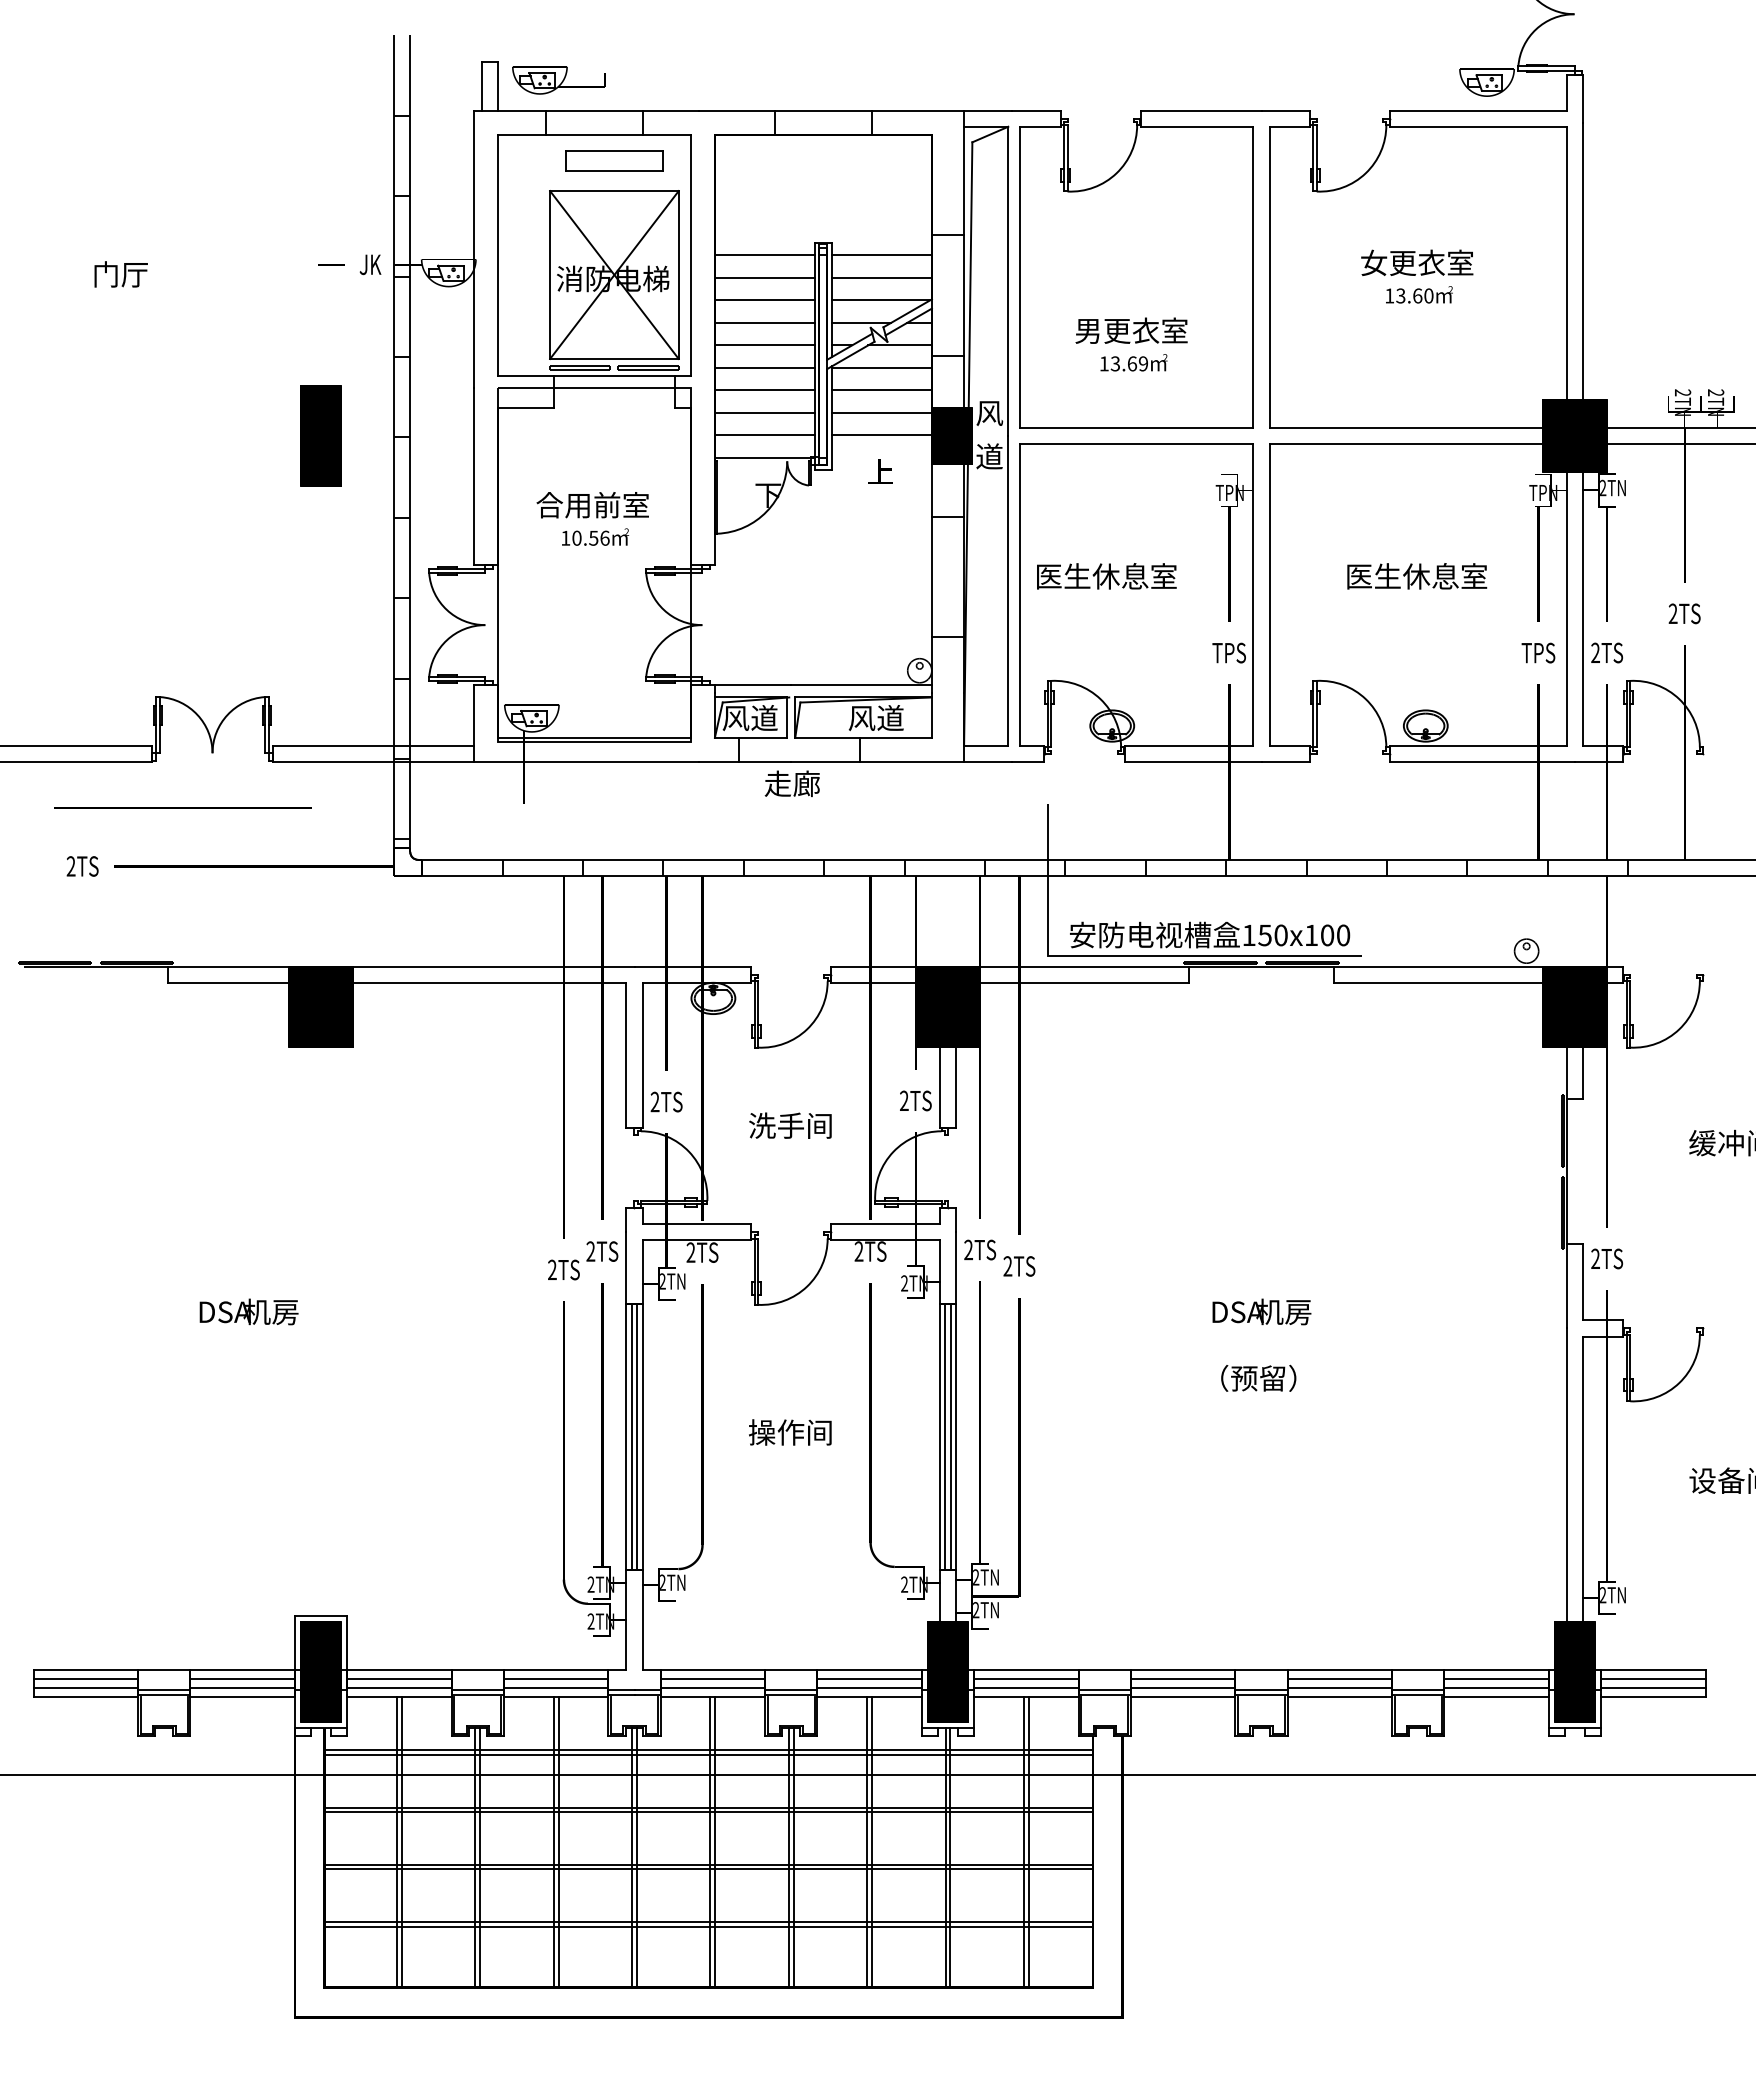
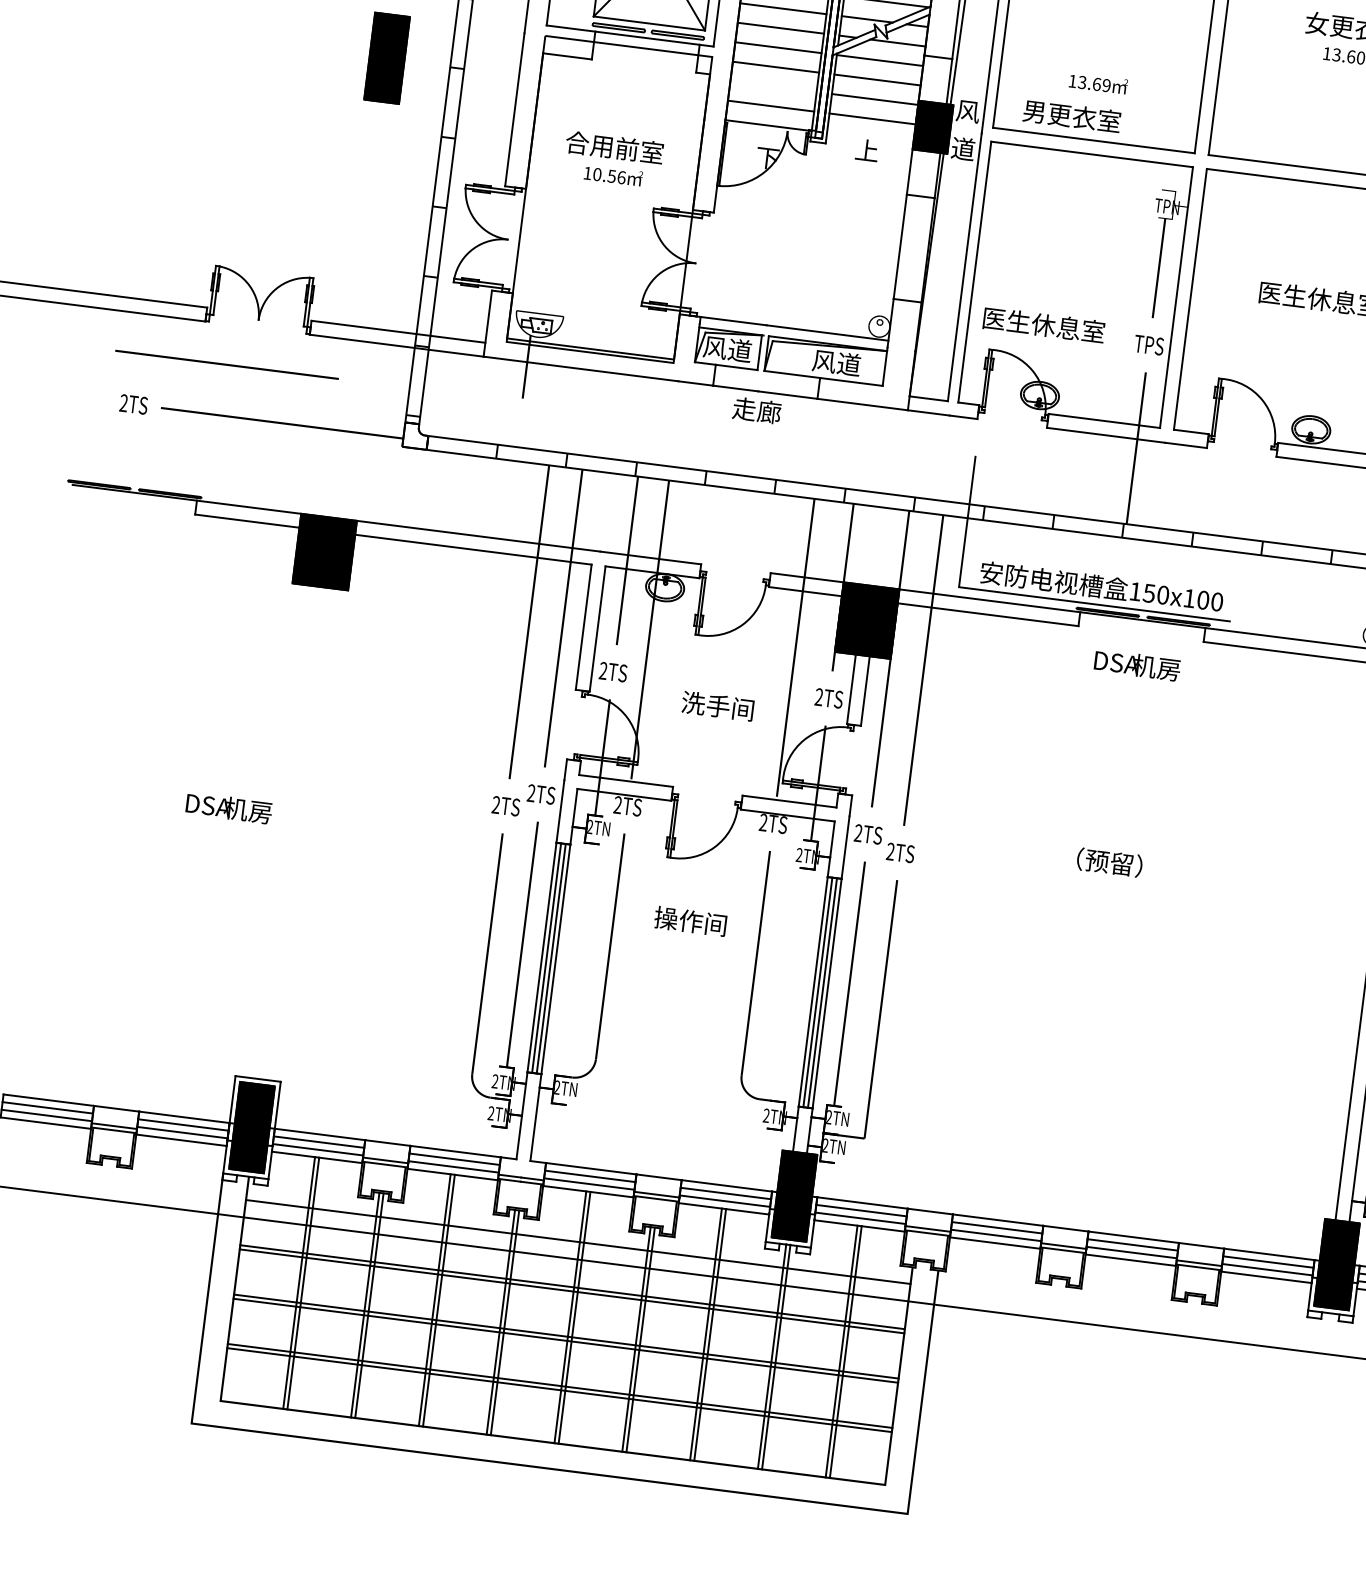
text: (1131, 330) -> (1072, 116), moved
line: (764, 412) -> (773, 86), removed
text: (1106, 576) -> (1043, 325), moved
text: (1261, 1311) -> (1137, 664), moved
text: (1258, 1377) -> (1109, 861), moved
text: (790, 1432) -> (690, 921), moved
line: (708, 1750) -> (578, 1237), removed

